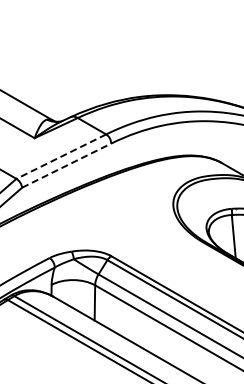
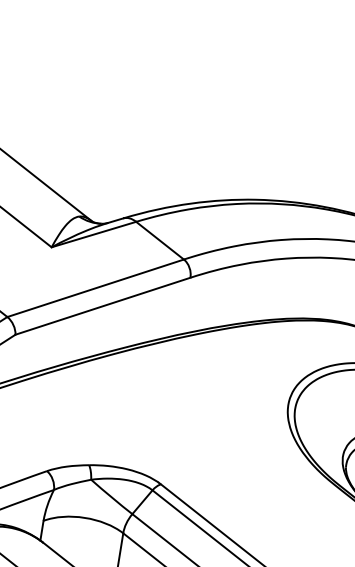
line: (60, 156) -> (94, 287), dashed -> solid
line: (66, 165) -> (102, 305), dashed -> solid

